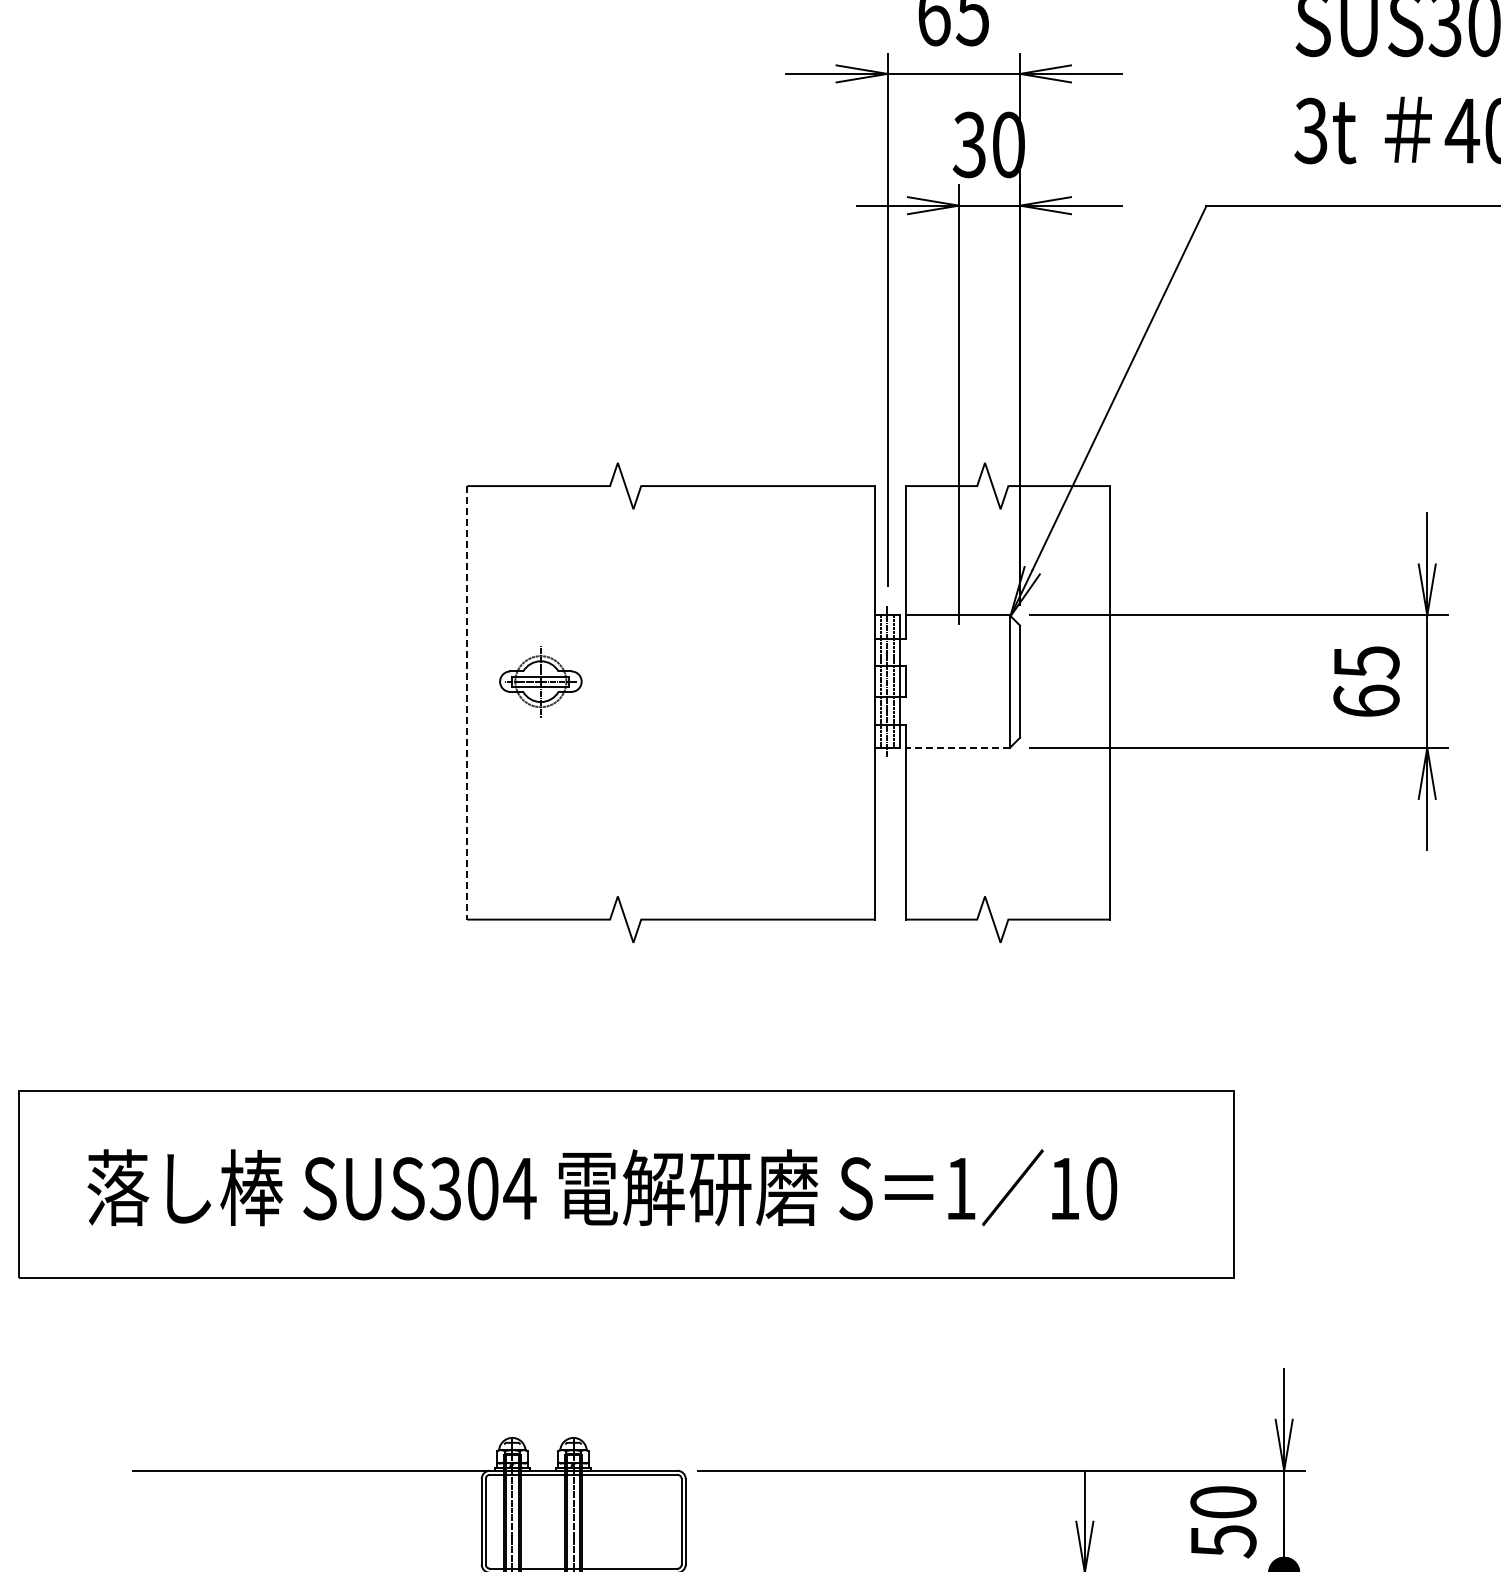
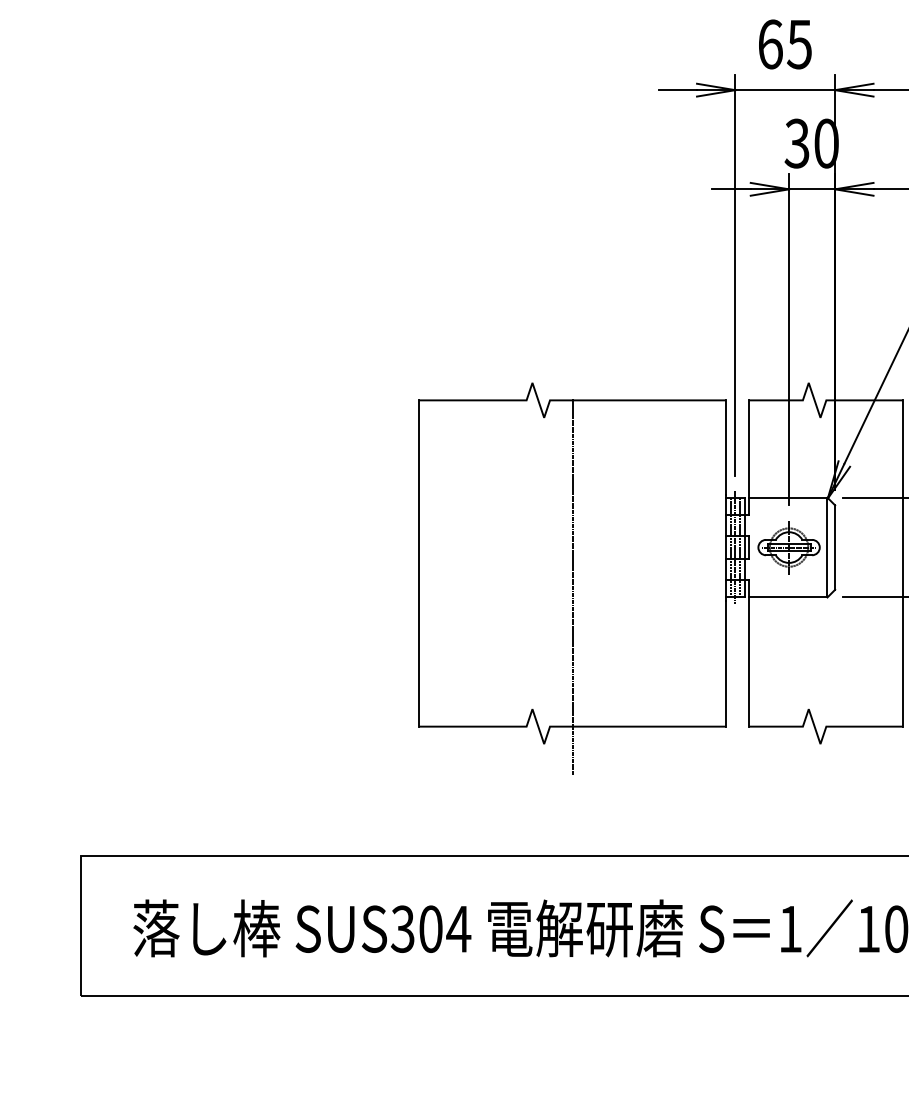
part: (540, 681) -> (788, 547), moved
line: (467, 702) -> (419, 563), dashed -> solid
line: (671, 733) -> (572, 586), added
line: (957, 747) -> (788, 597), dashed -> solid

